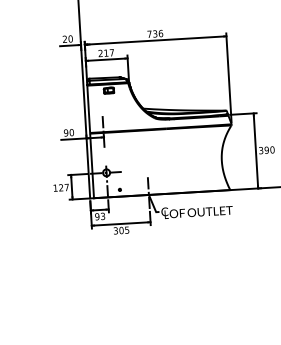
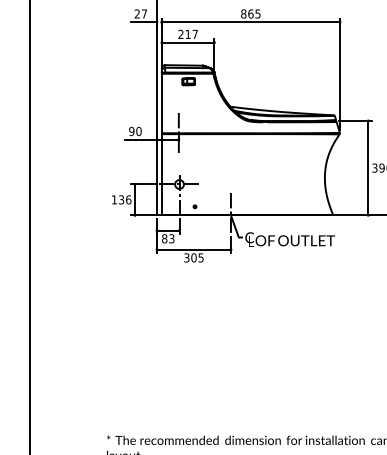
text: (154, 33) -> (250, 13), 736 -> 865
text: (70, 38) -> (144, 13), 20 -> 27
text: (64, 187) -> (125, 199), 127 -> 136
text: (97, 216) -> (164, 238), 93 -> 83

